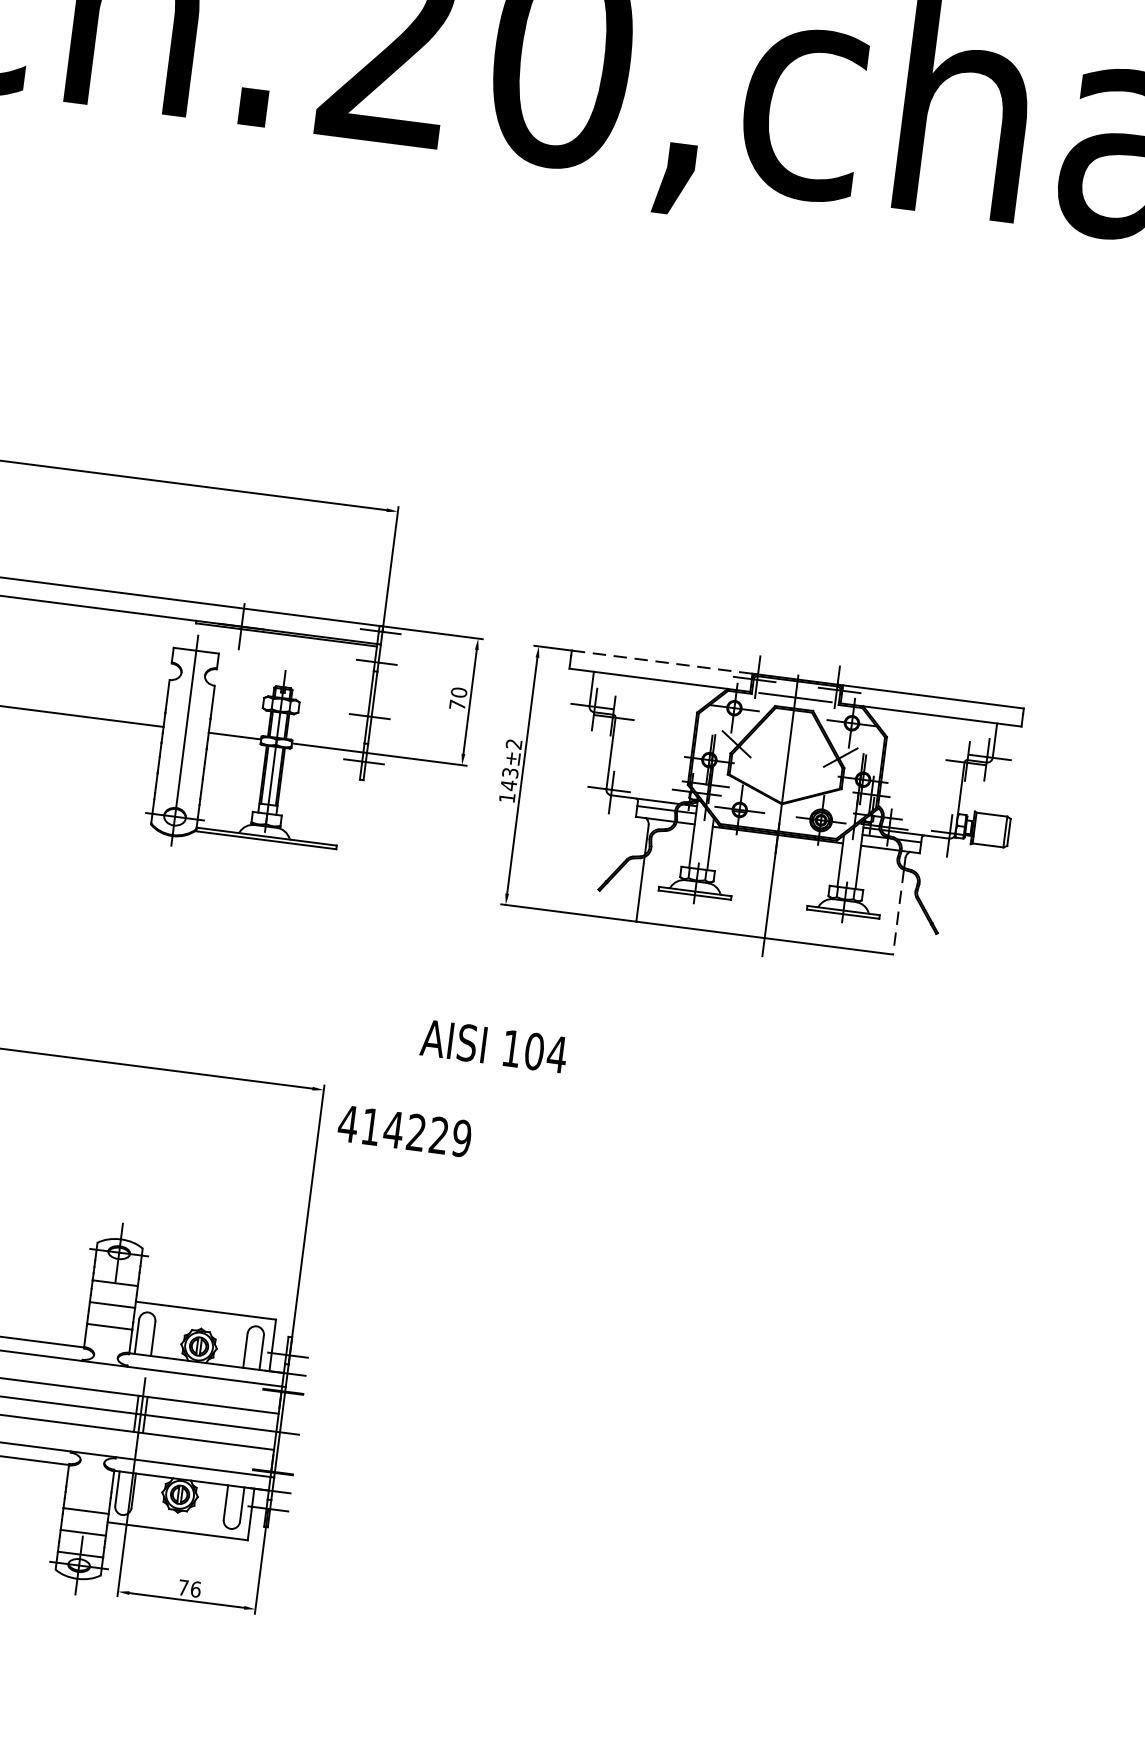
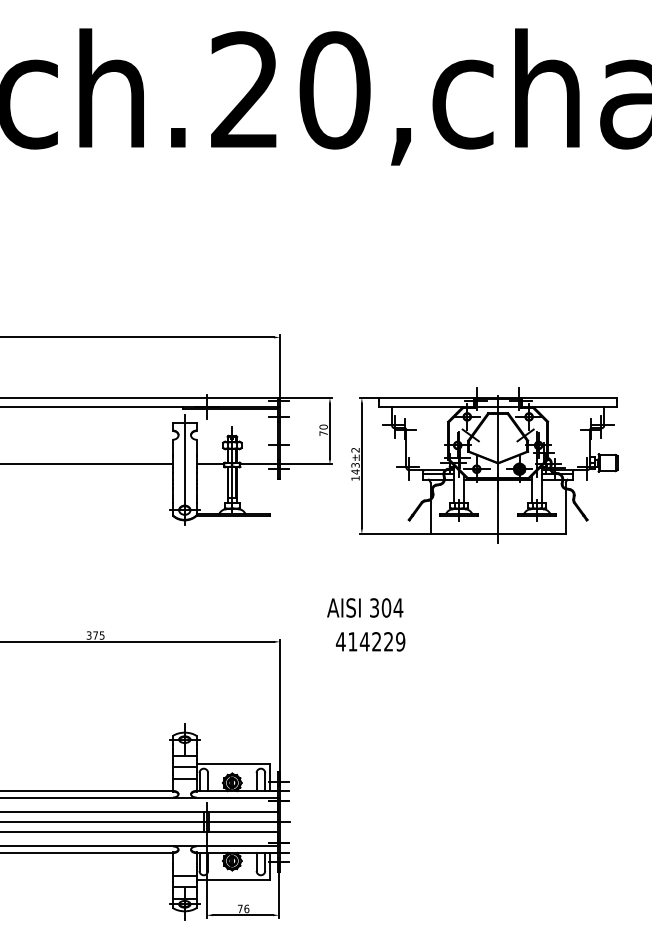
line: (661, 661) -> (426, 397), dashed -> solid
line: (897, 913) -> (565, 512), dashed -> solid
text: (511, 1047) -> (374, 607), 104 -> 304
text: (404, 1130) -> (370, 641), moved

